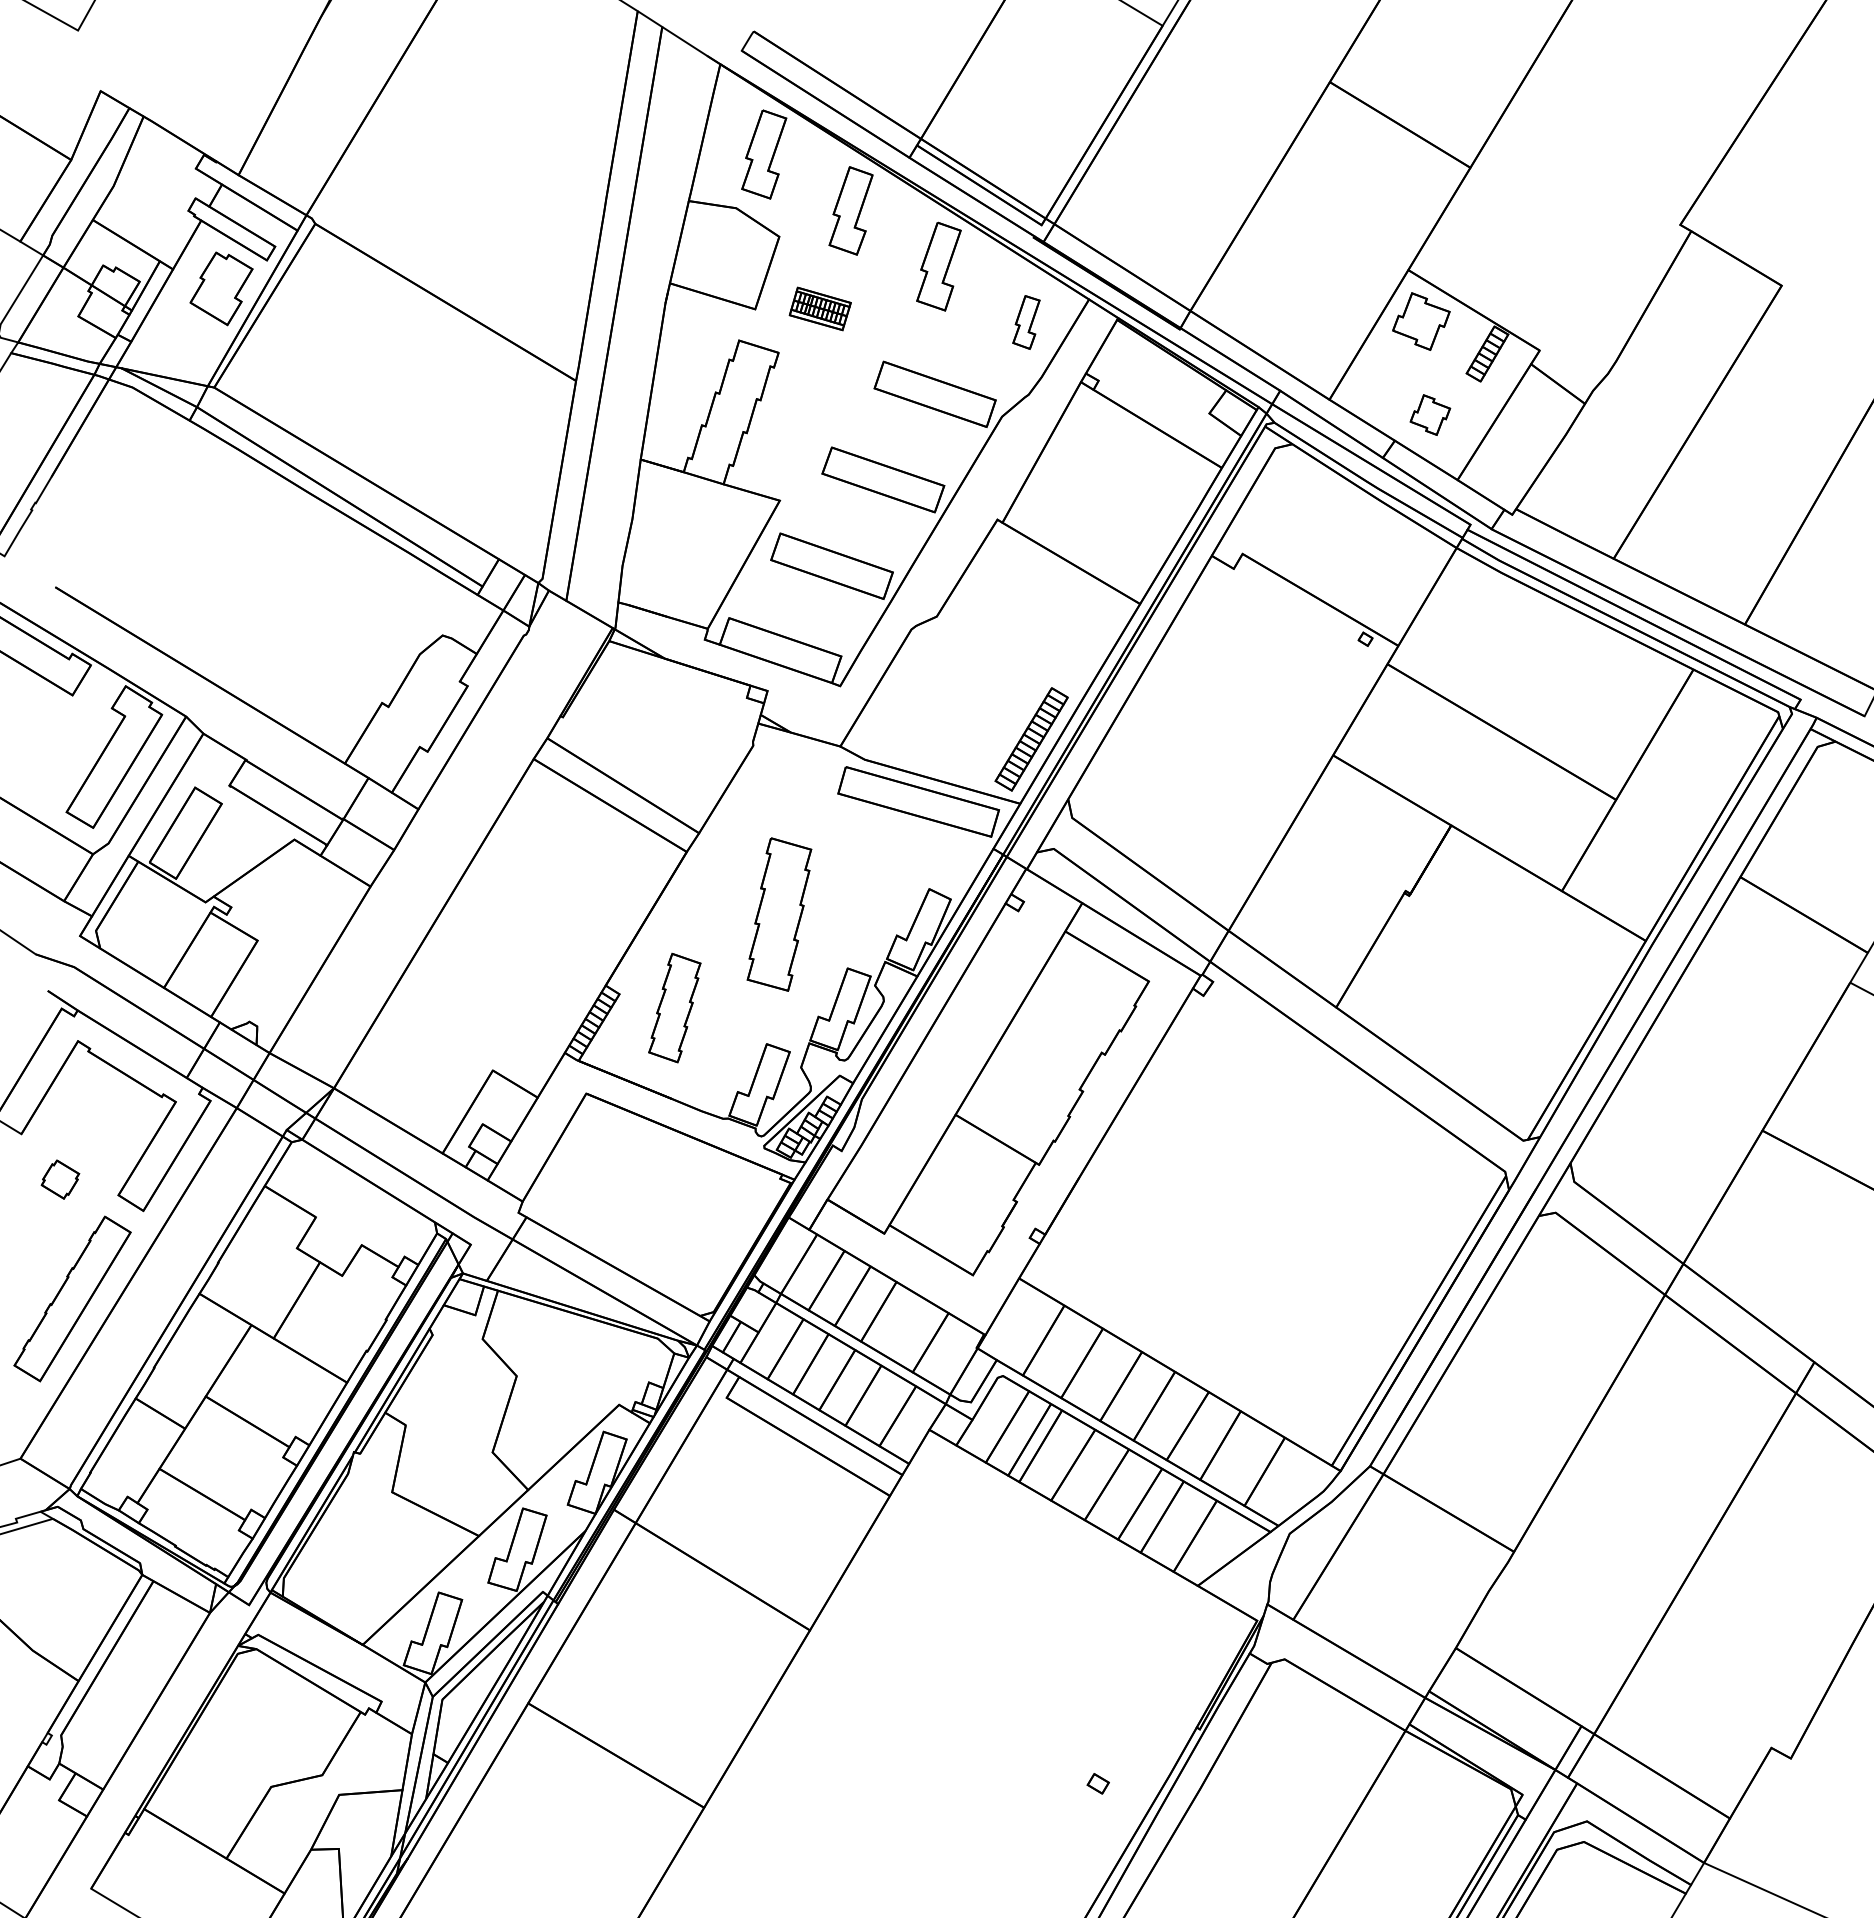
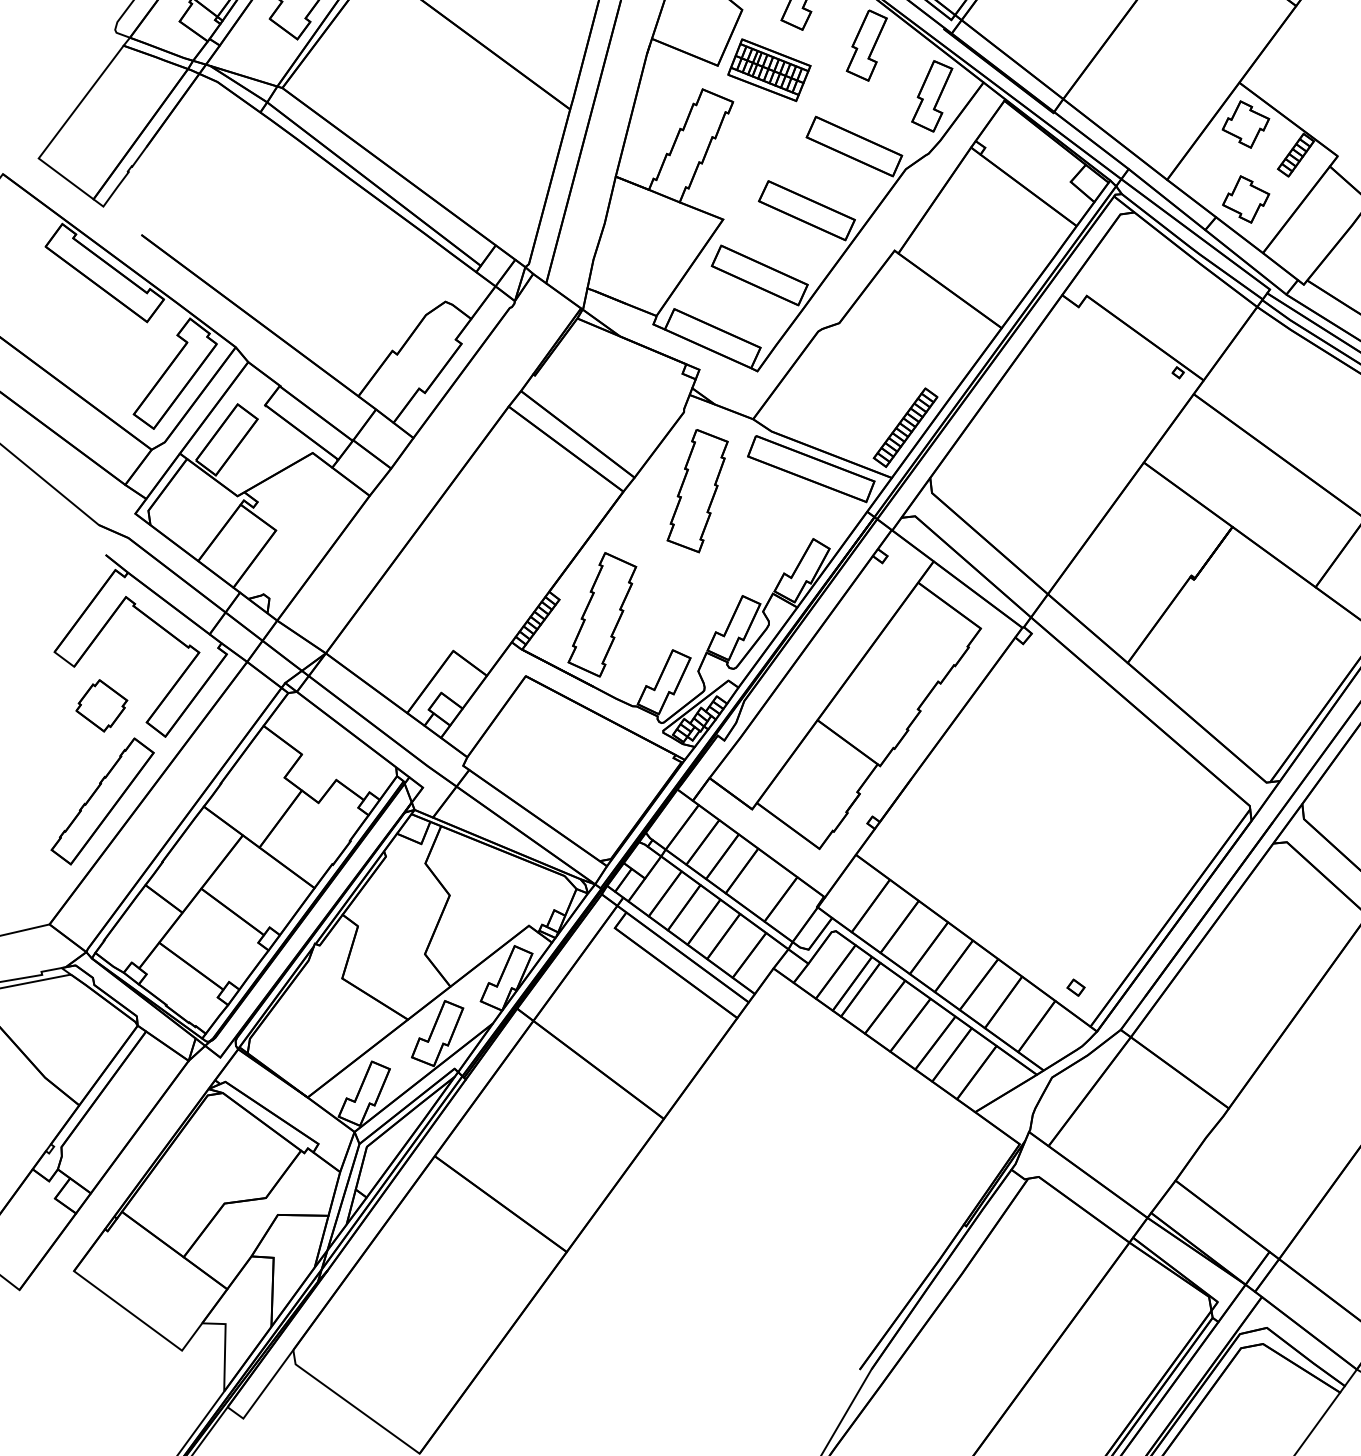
part: (820, 308) -> (769, 69), size x1.67
part: (1026, 322) -> (932, 96), size x1.67
part: (1430, 414) -> (1246, 199), size x1.43
part: (779, 914) -> (697, 490), moved
part: (674, 1007) -> (602, 614), size x1.43
part: (60, 1179) -> (101, 705), size x1.67
part: (1097, 1783) -> (1075, 987), moved

